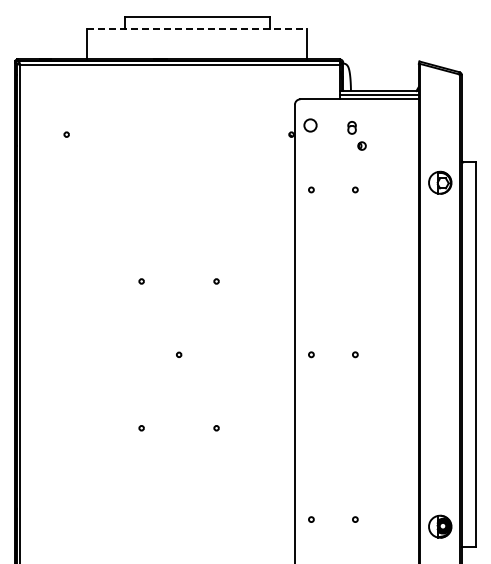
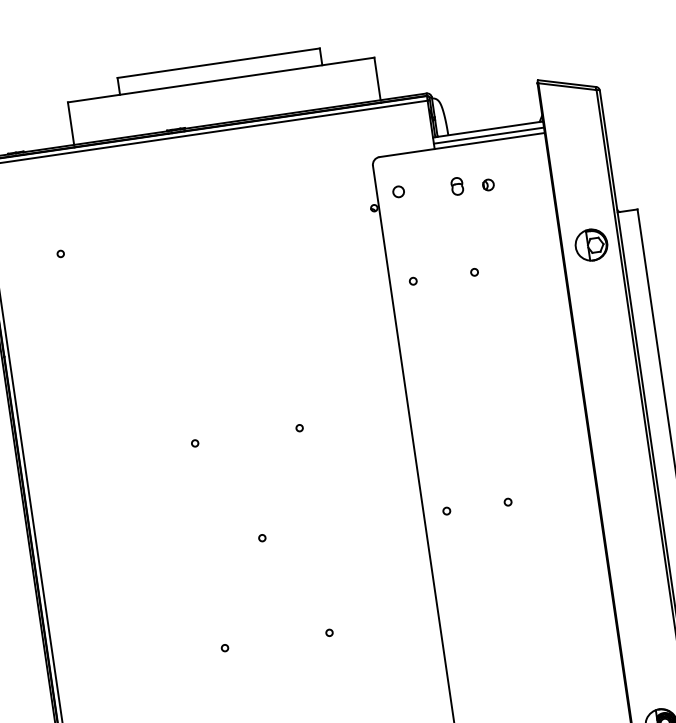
line: (197, 28) -> (221, 79), dashed -> solid
circle: (309, 125) -> (397, 191), size x0.62
part: (361, 145) -> (487, 184), moved

